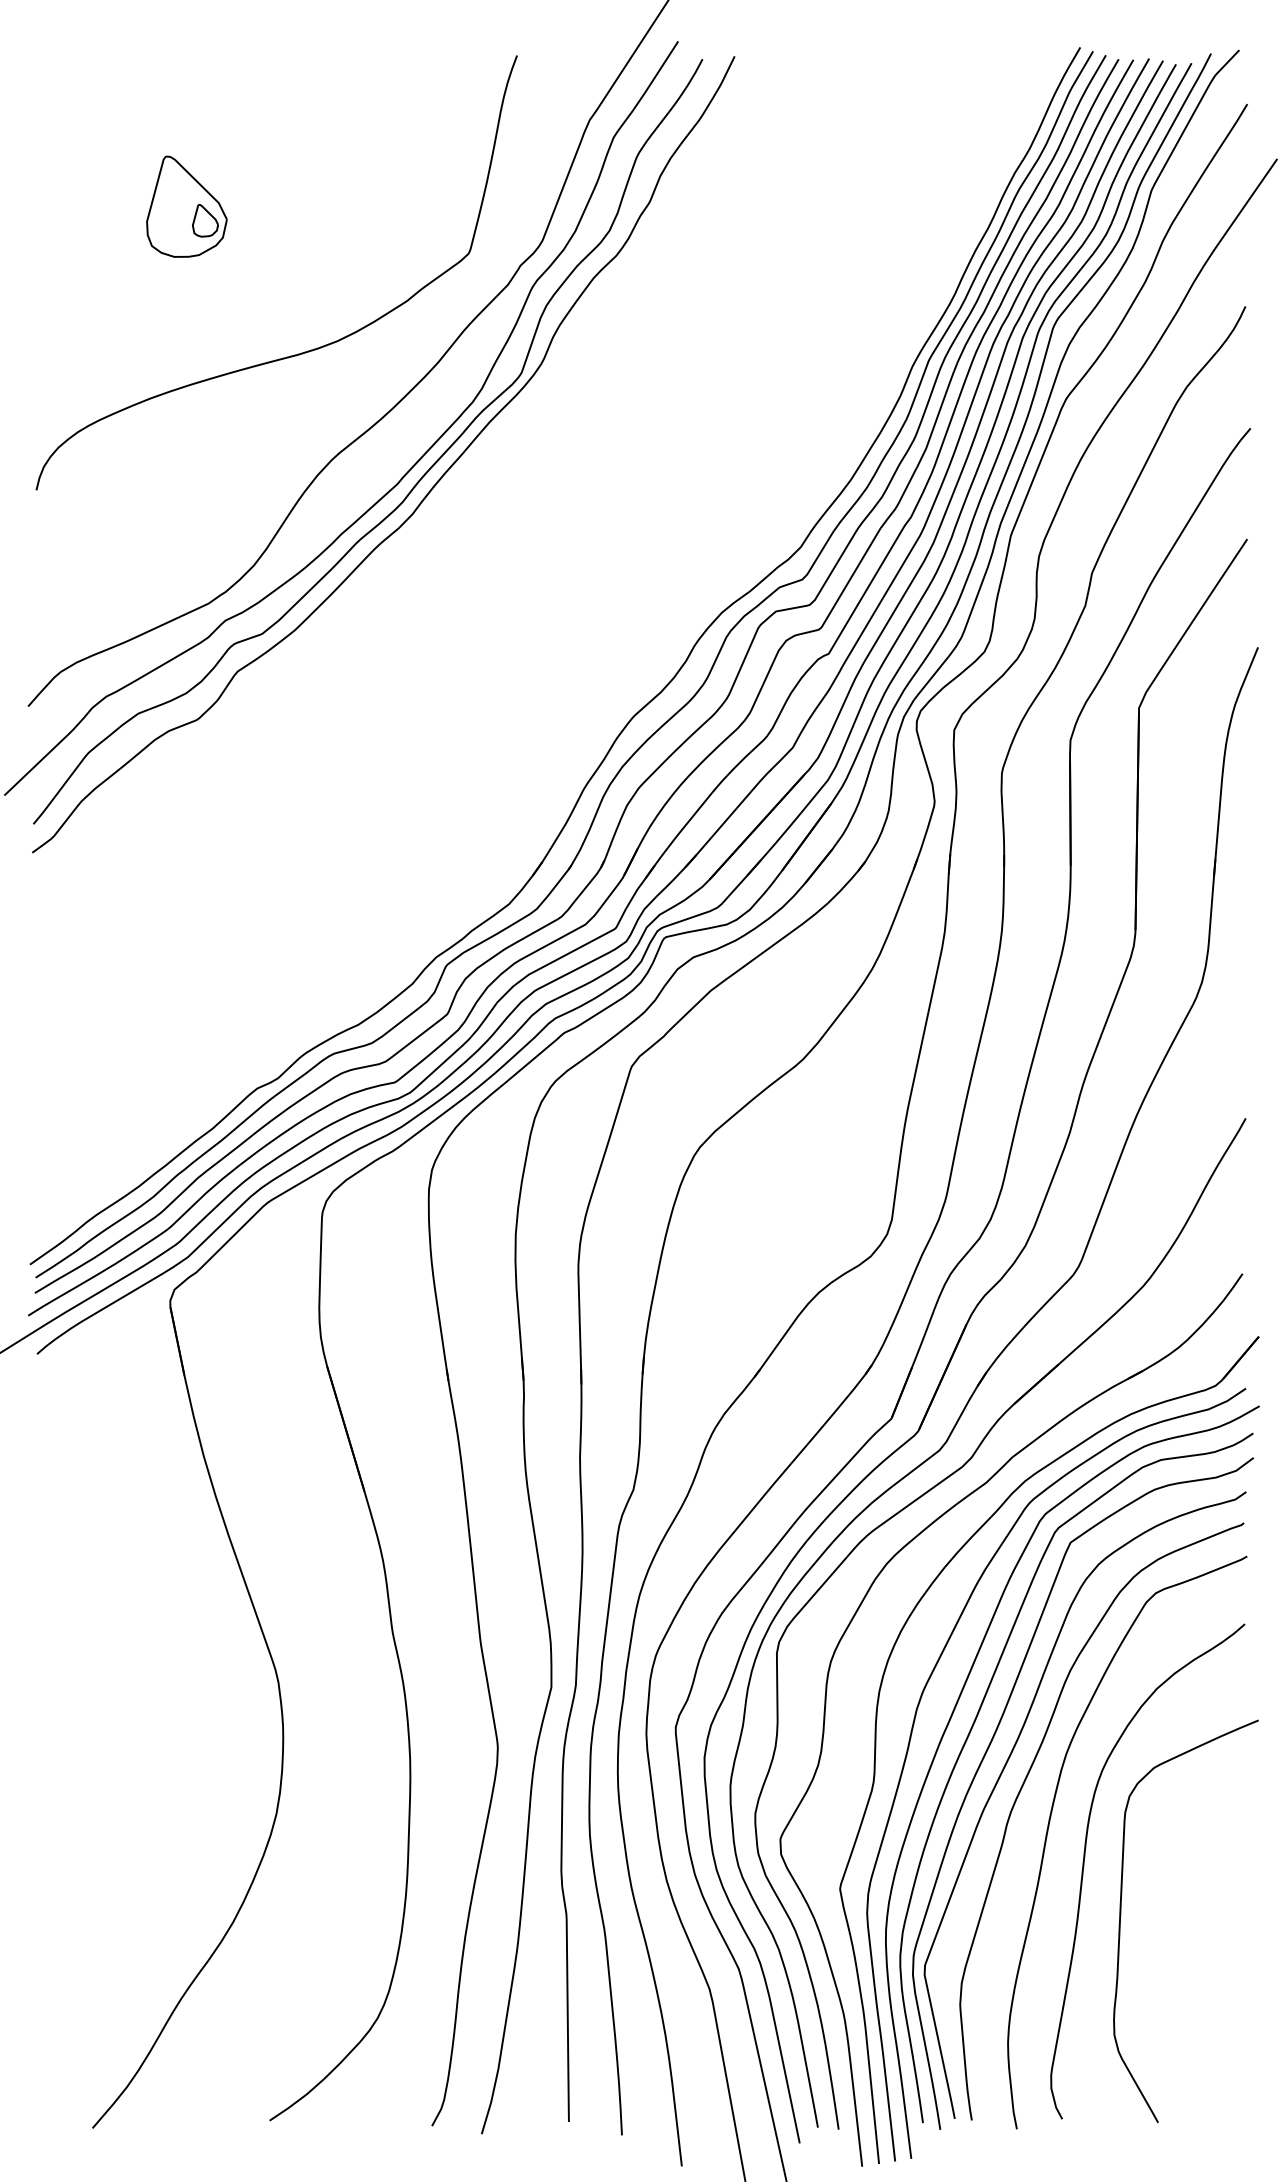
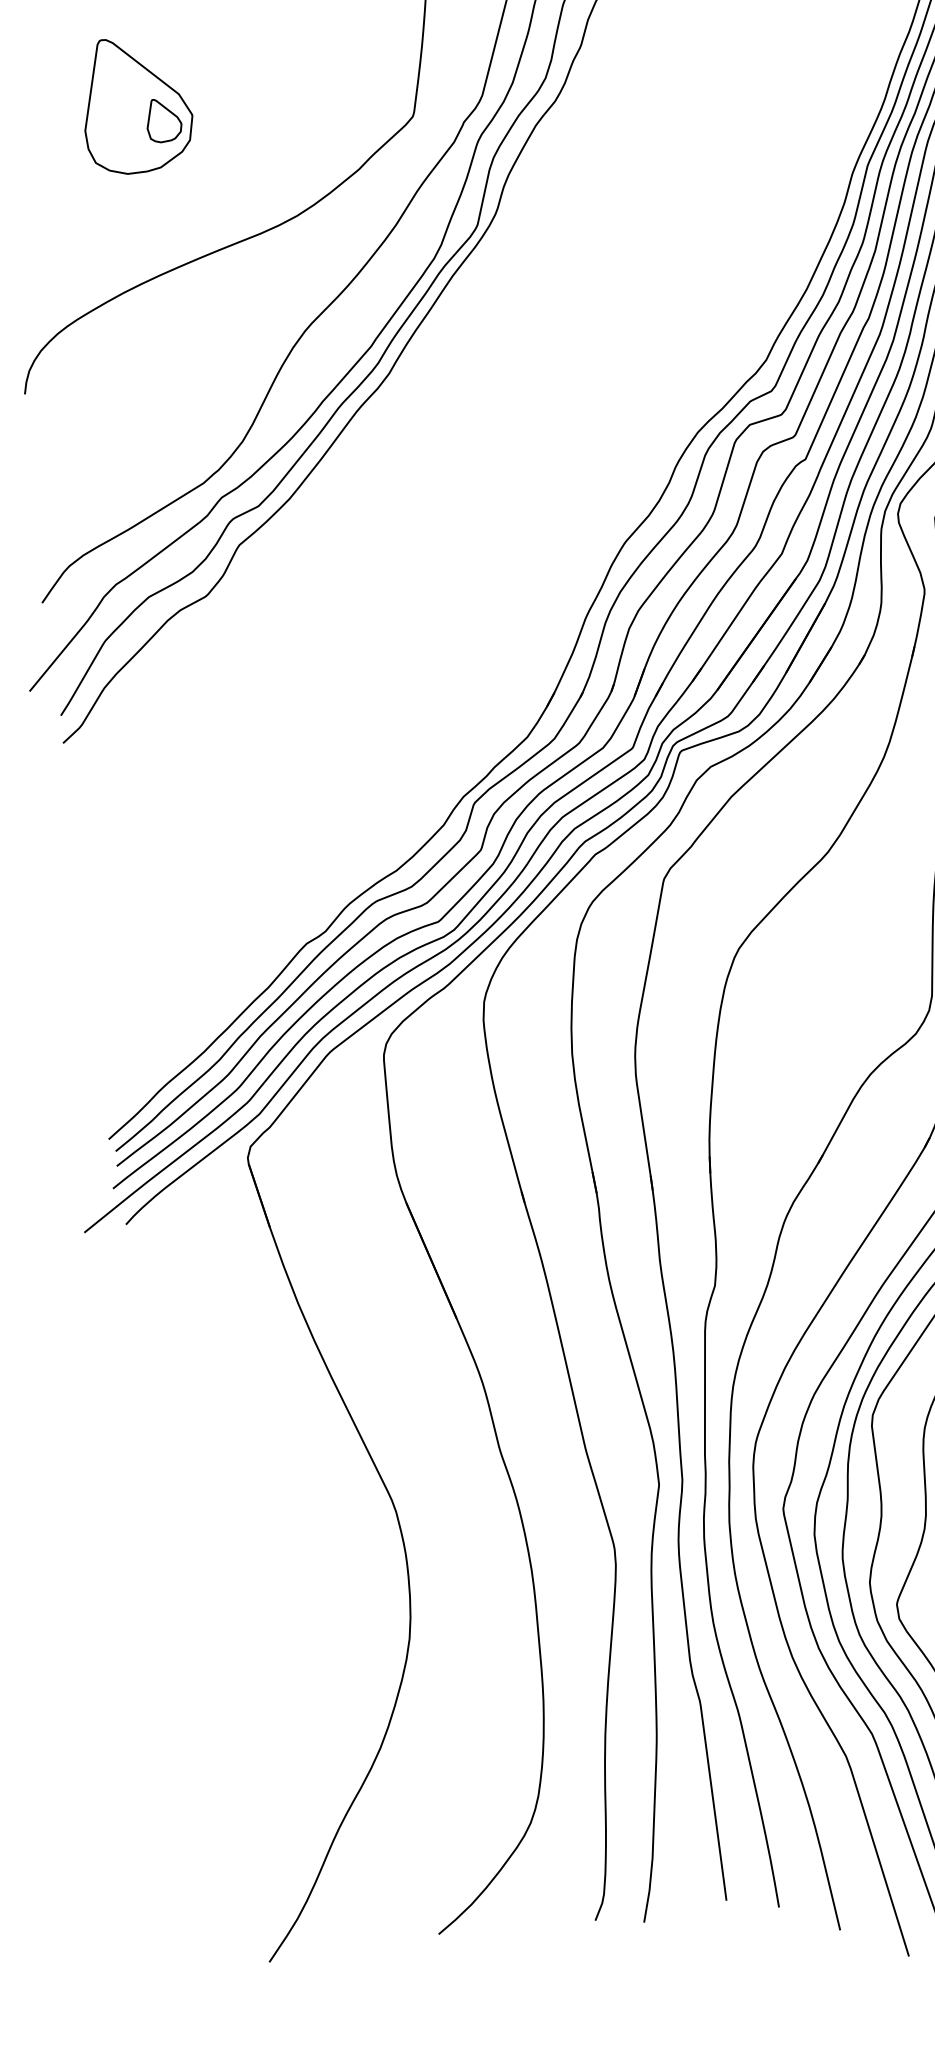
part: (186, 206) -> (136, 104), size x1.4

